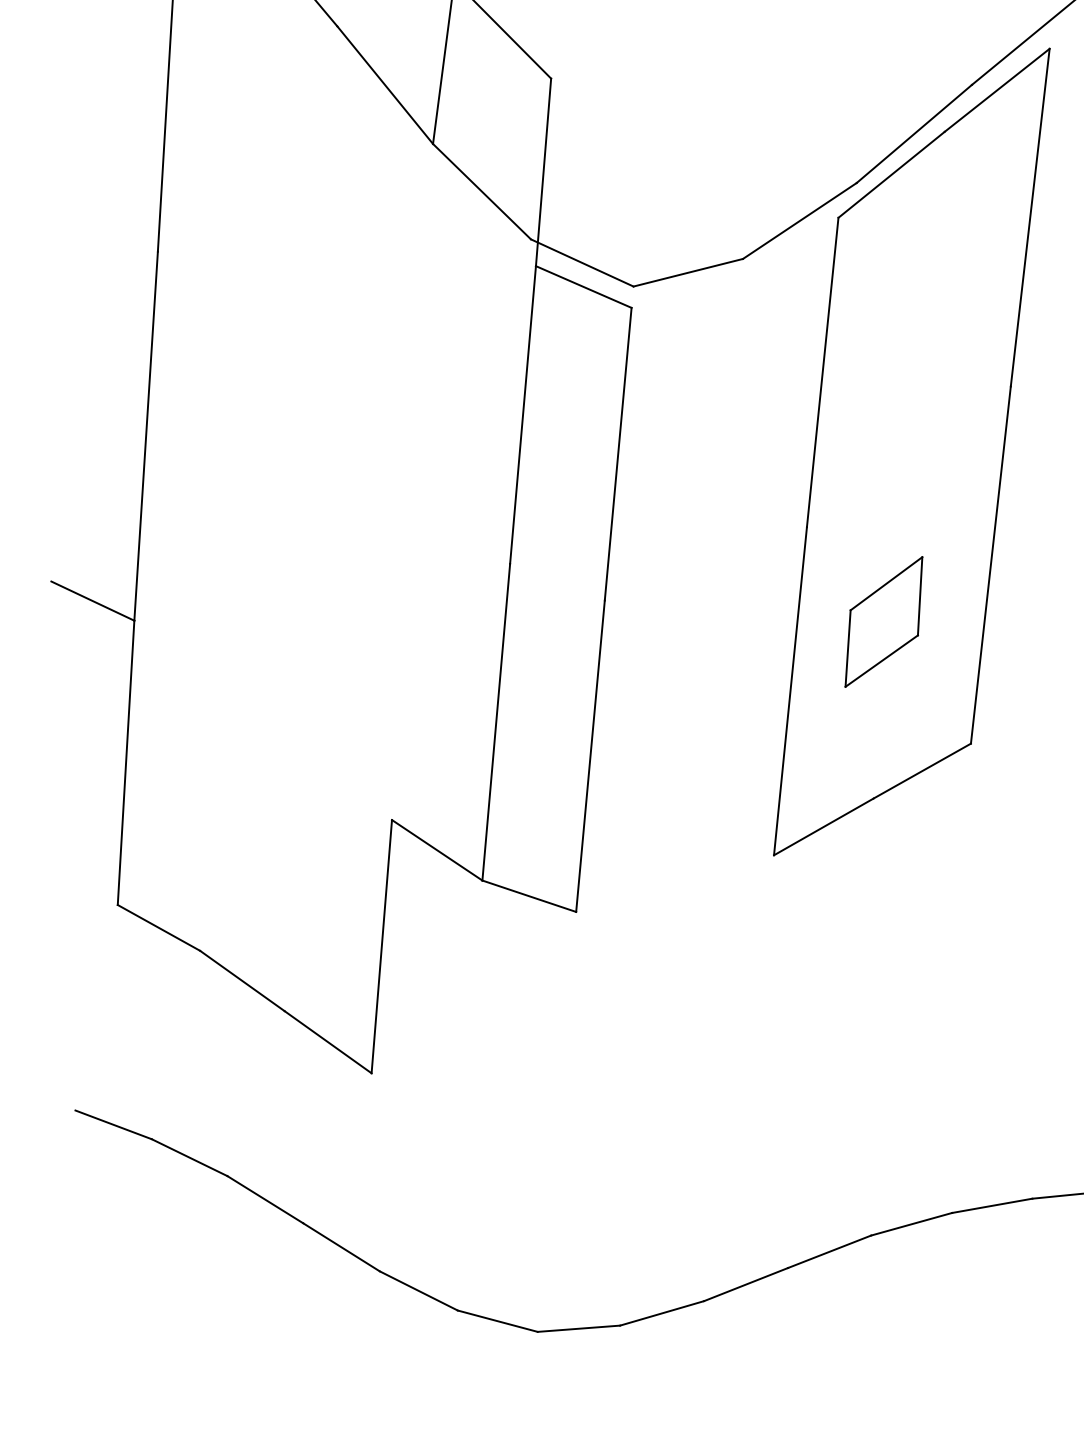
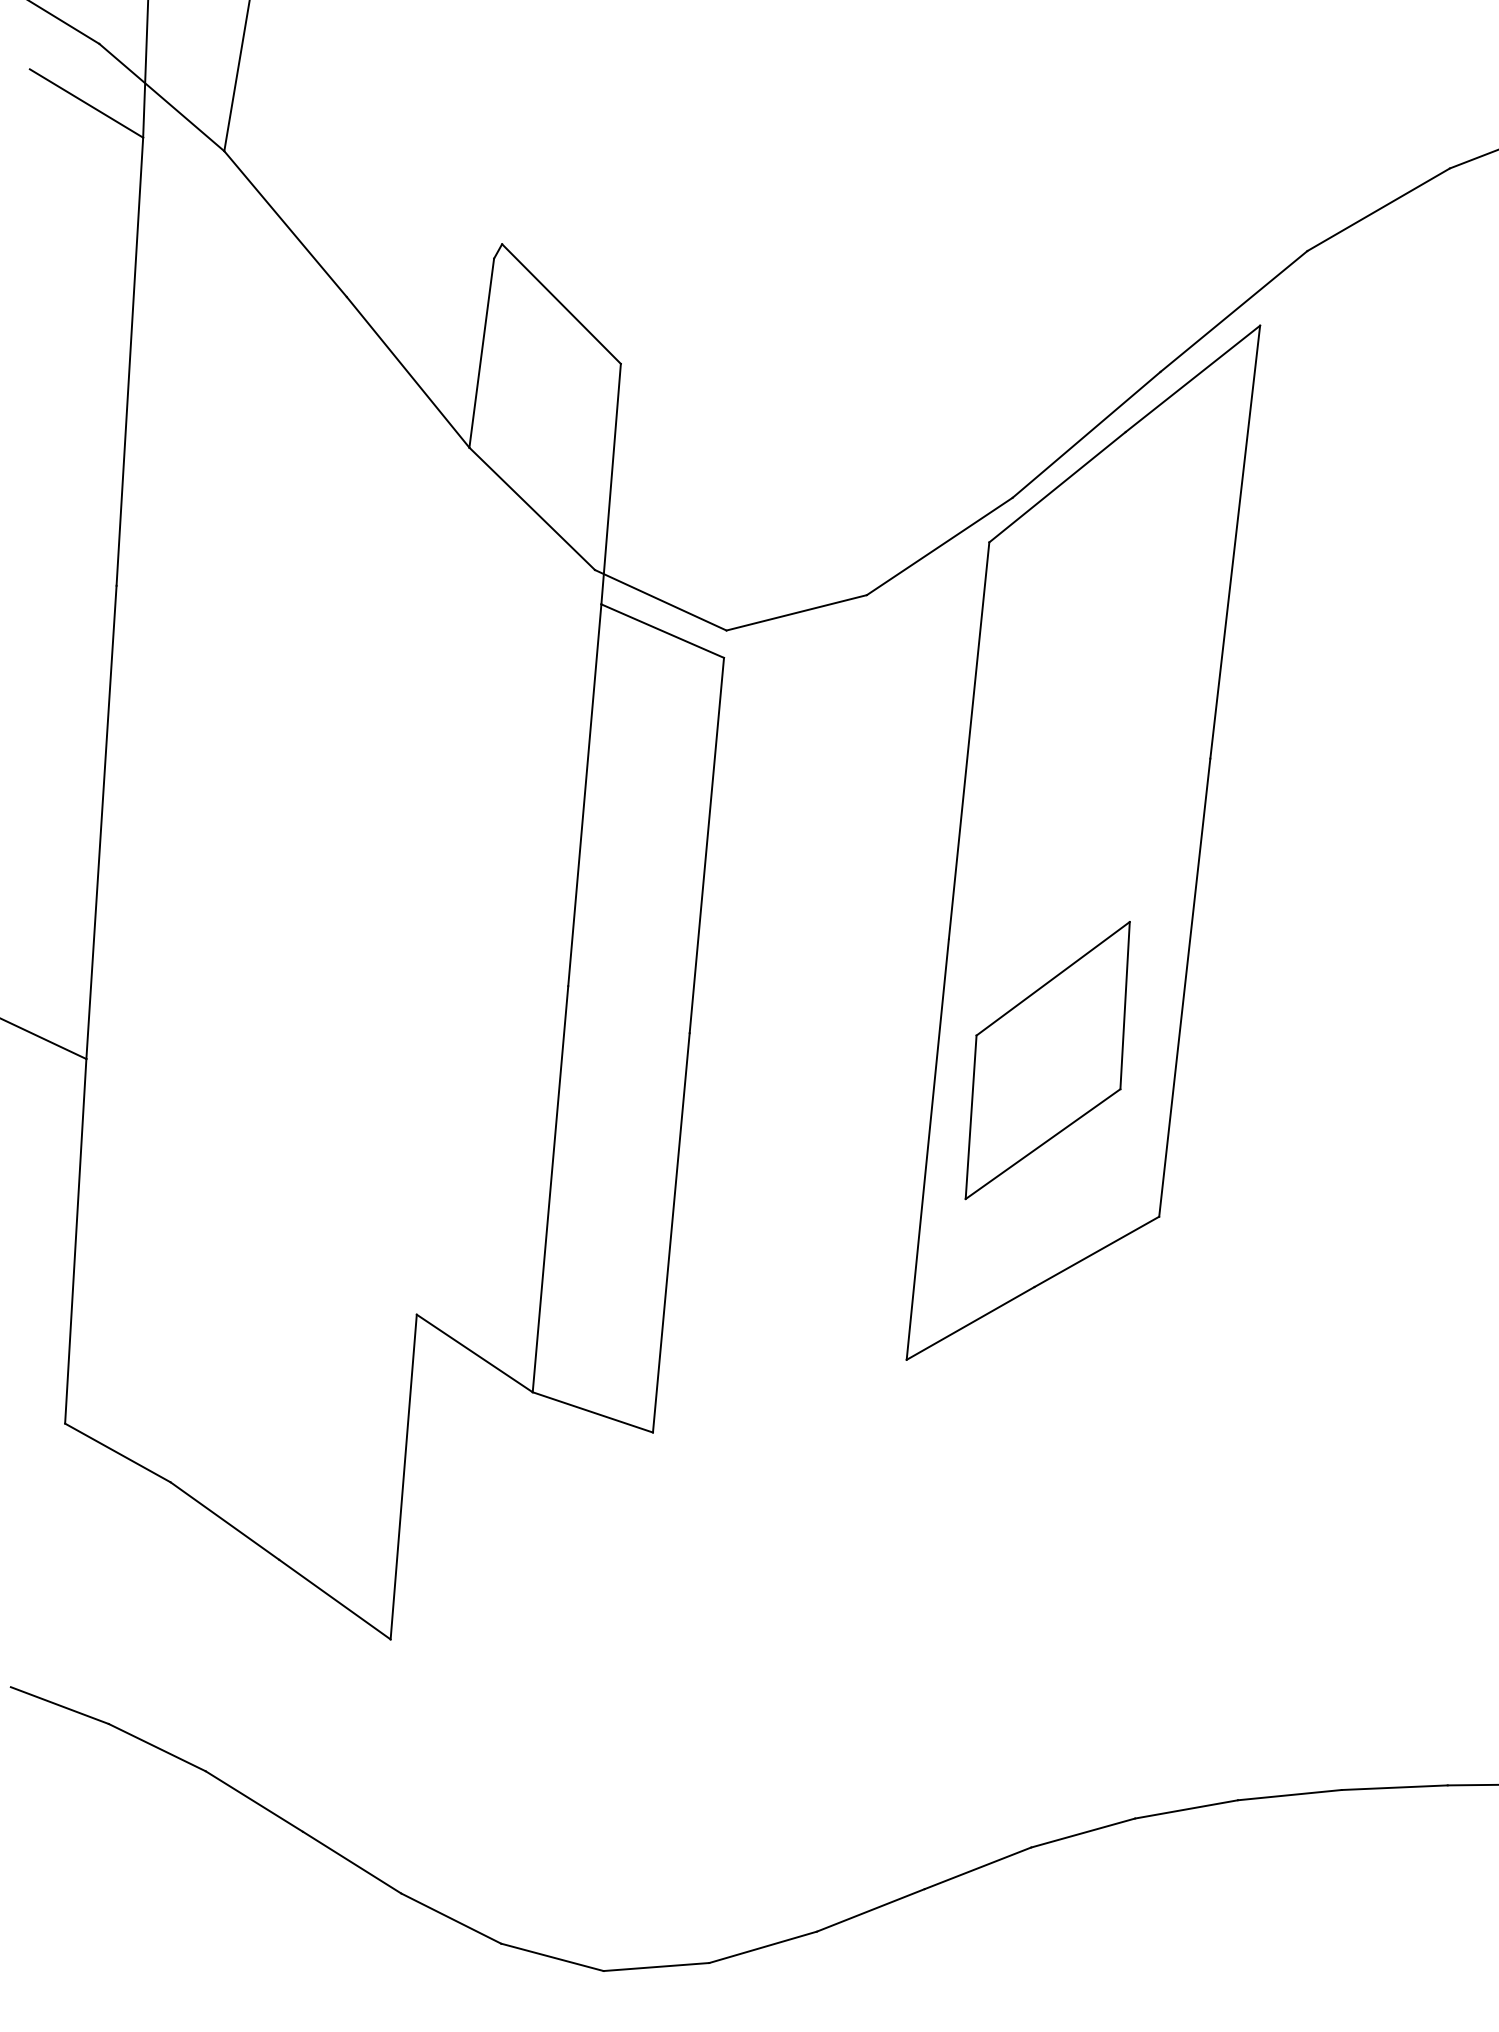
part: (883, 621) -> (1047, 1060), size x1.67

